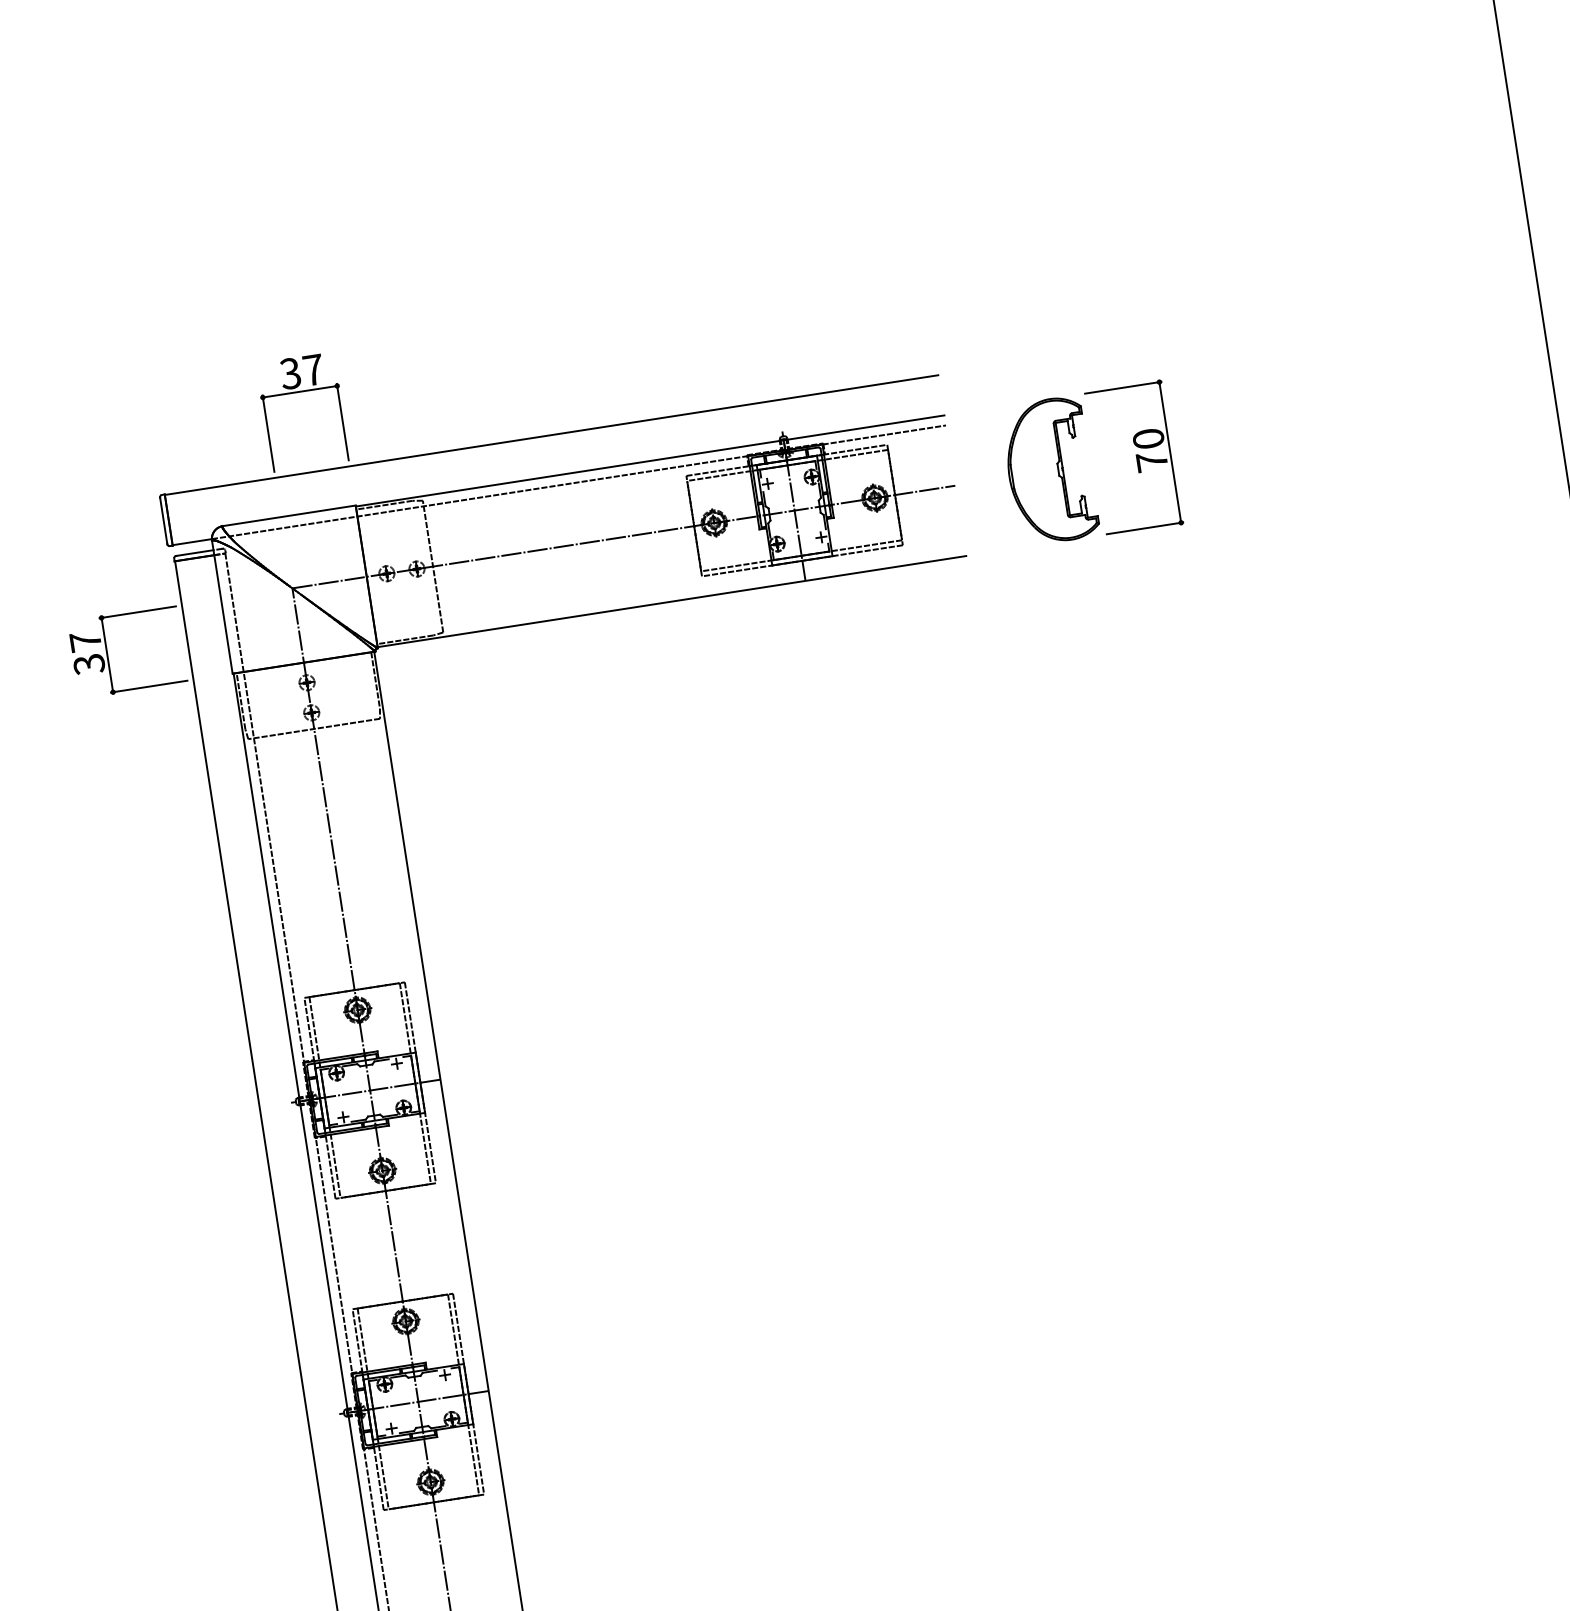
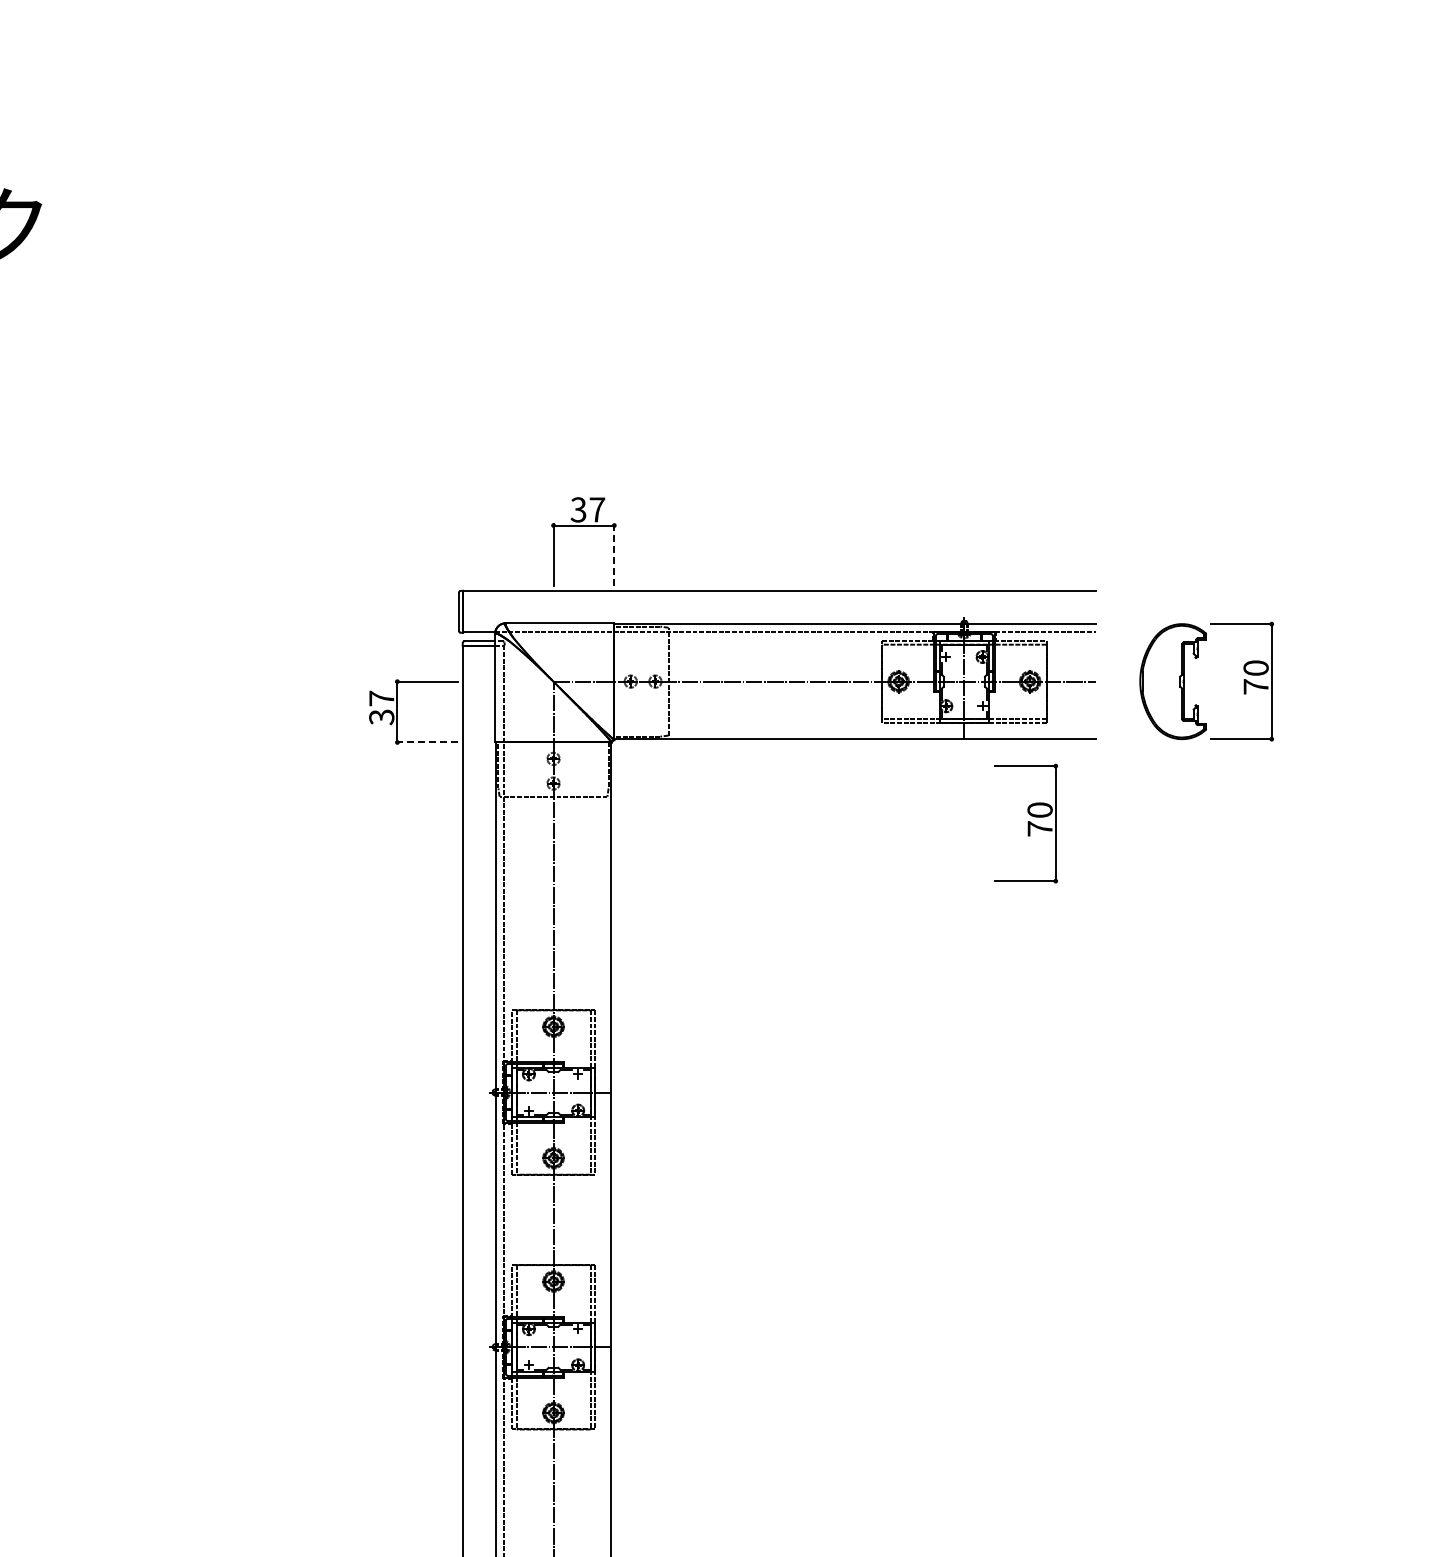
line: (342, 421) -> (614, 554), solid -> dashed
part: (896, 672) -> (1025, 823), added
line: (148, 686) -> (426, 742), solid -> dashed

